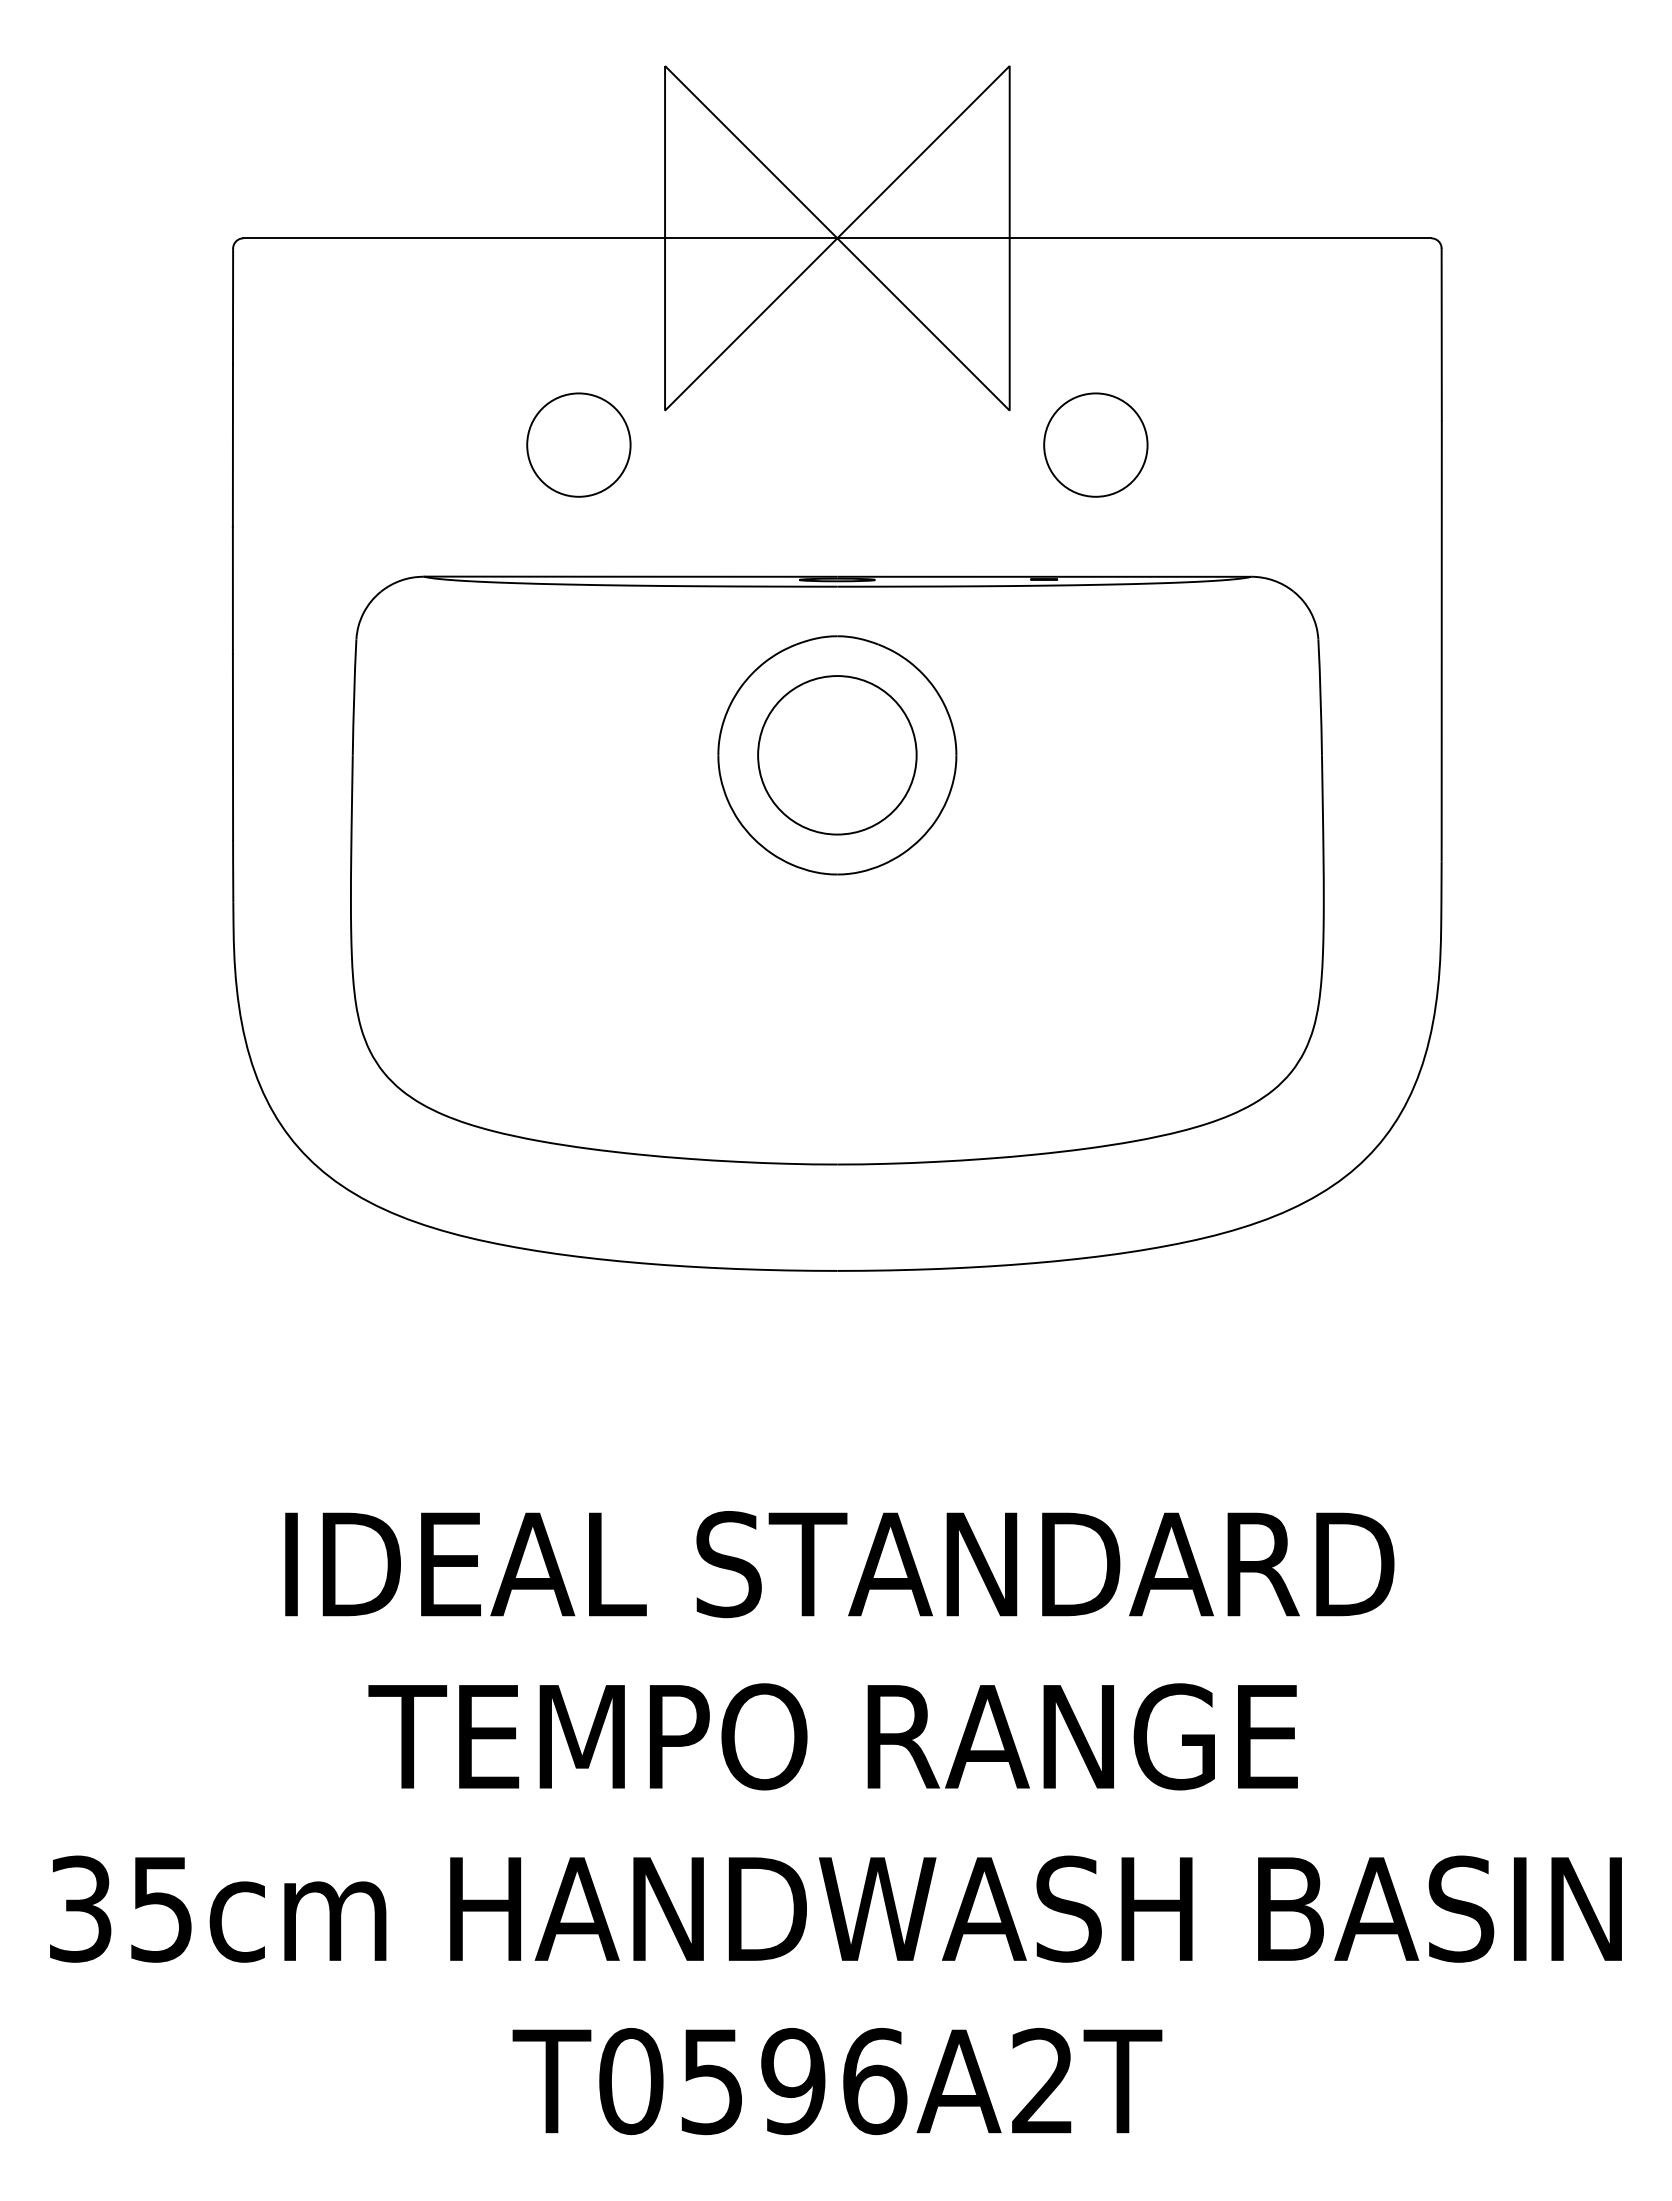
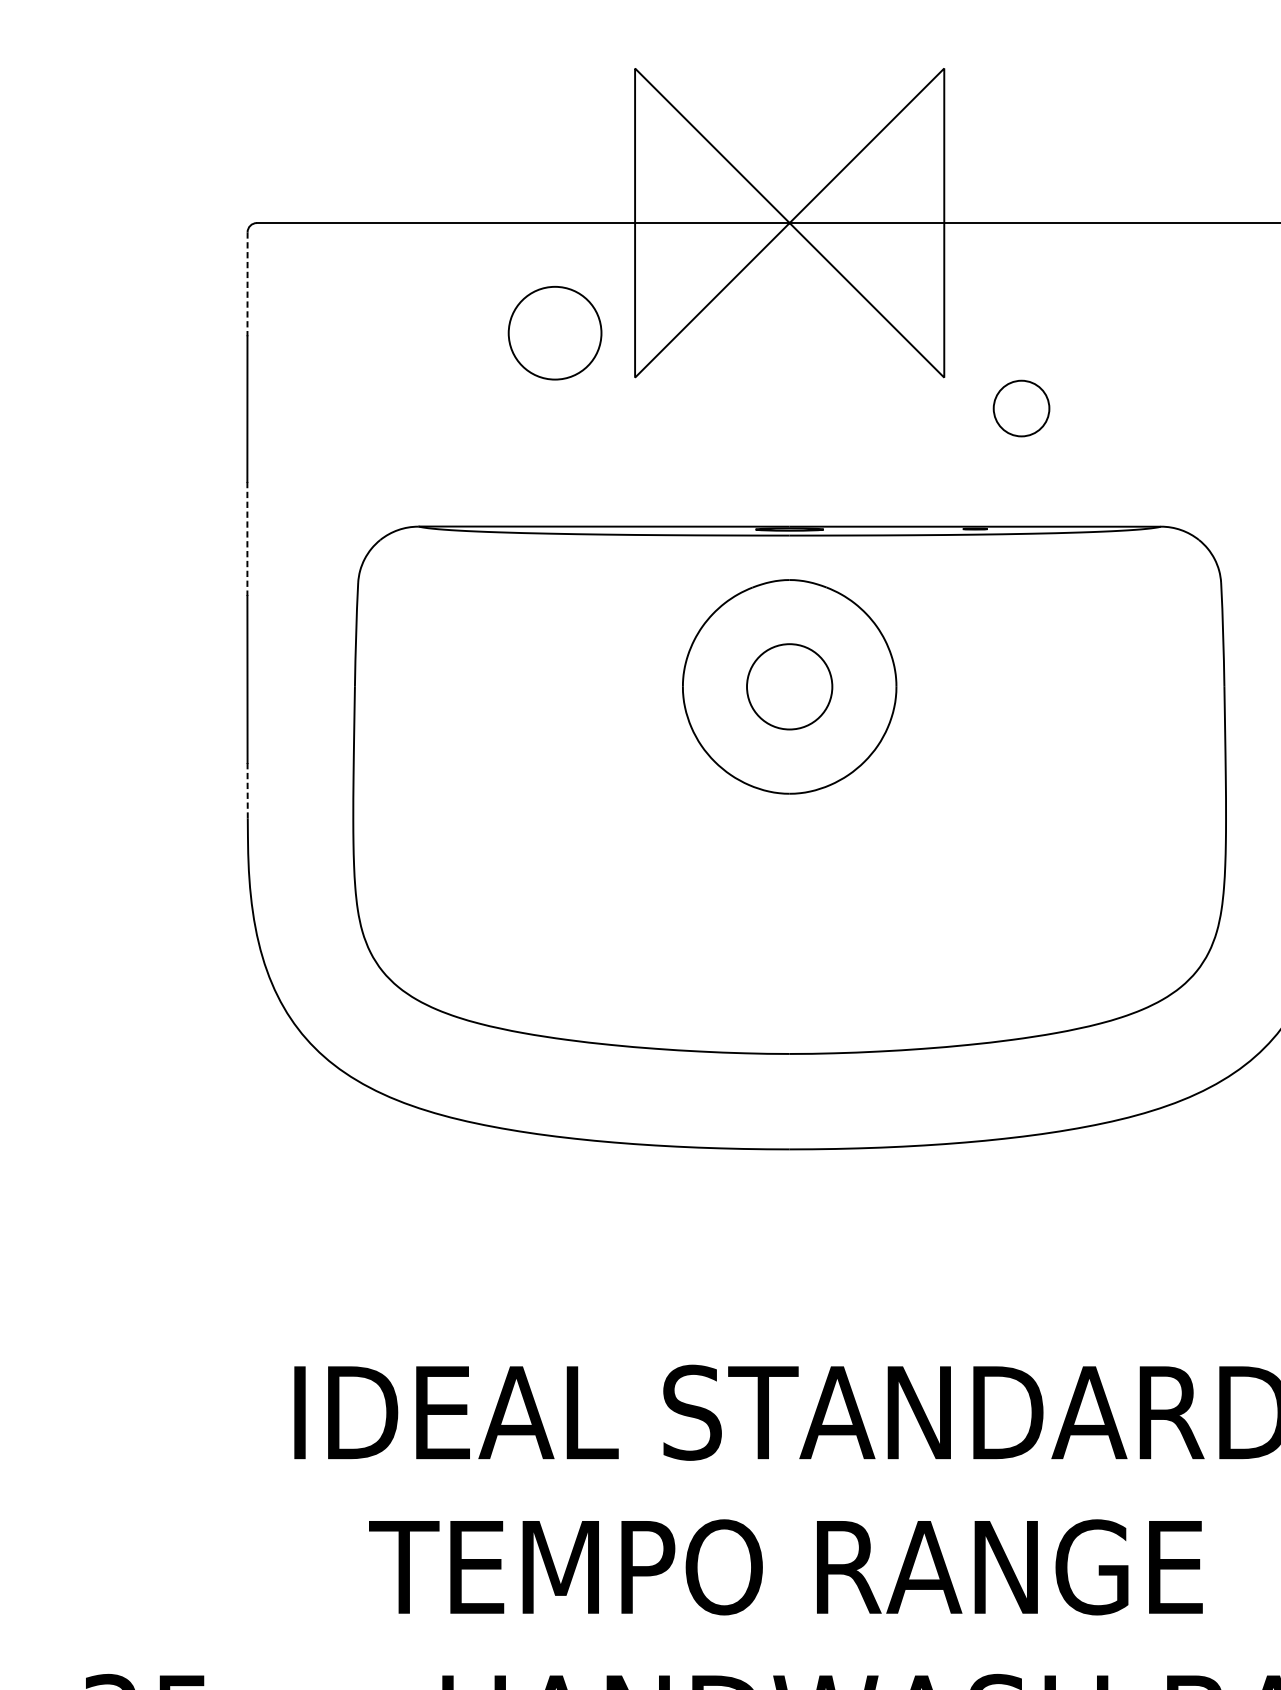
line: (233, 306) -> (247, 284), solid -> dashed
circle: (578, 444) -> (554, 332), moved
circle: (1095, 444) -> (1021, 408), size x0.6
line: (232, 590) -> (247, 538), solid -> dashed
circle: (837, 755) -> (789, 687), size x0.6
line: (233, 870) -> (247, 790), solid -> dashed

